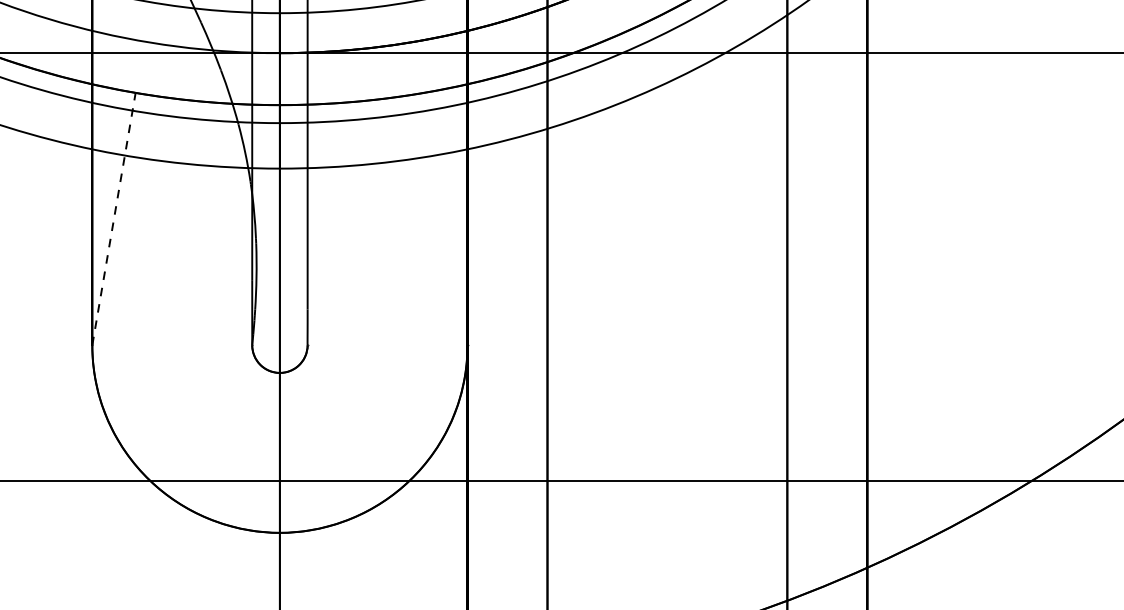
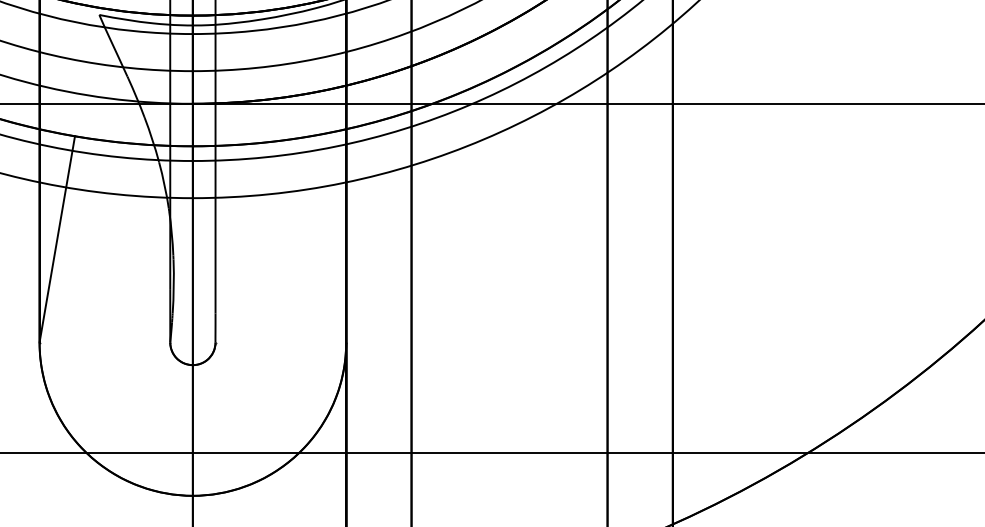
line: (114, 219) -> (57, 239), dashed -> solid

